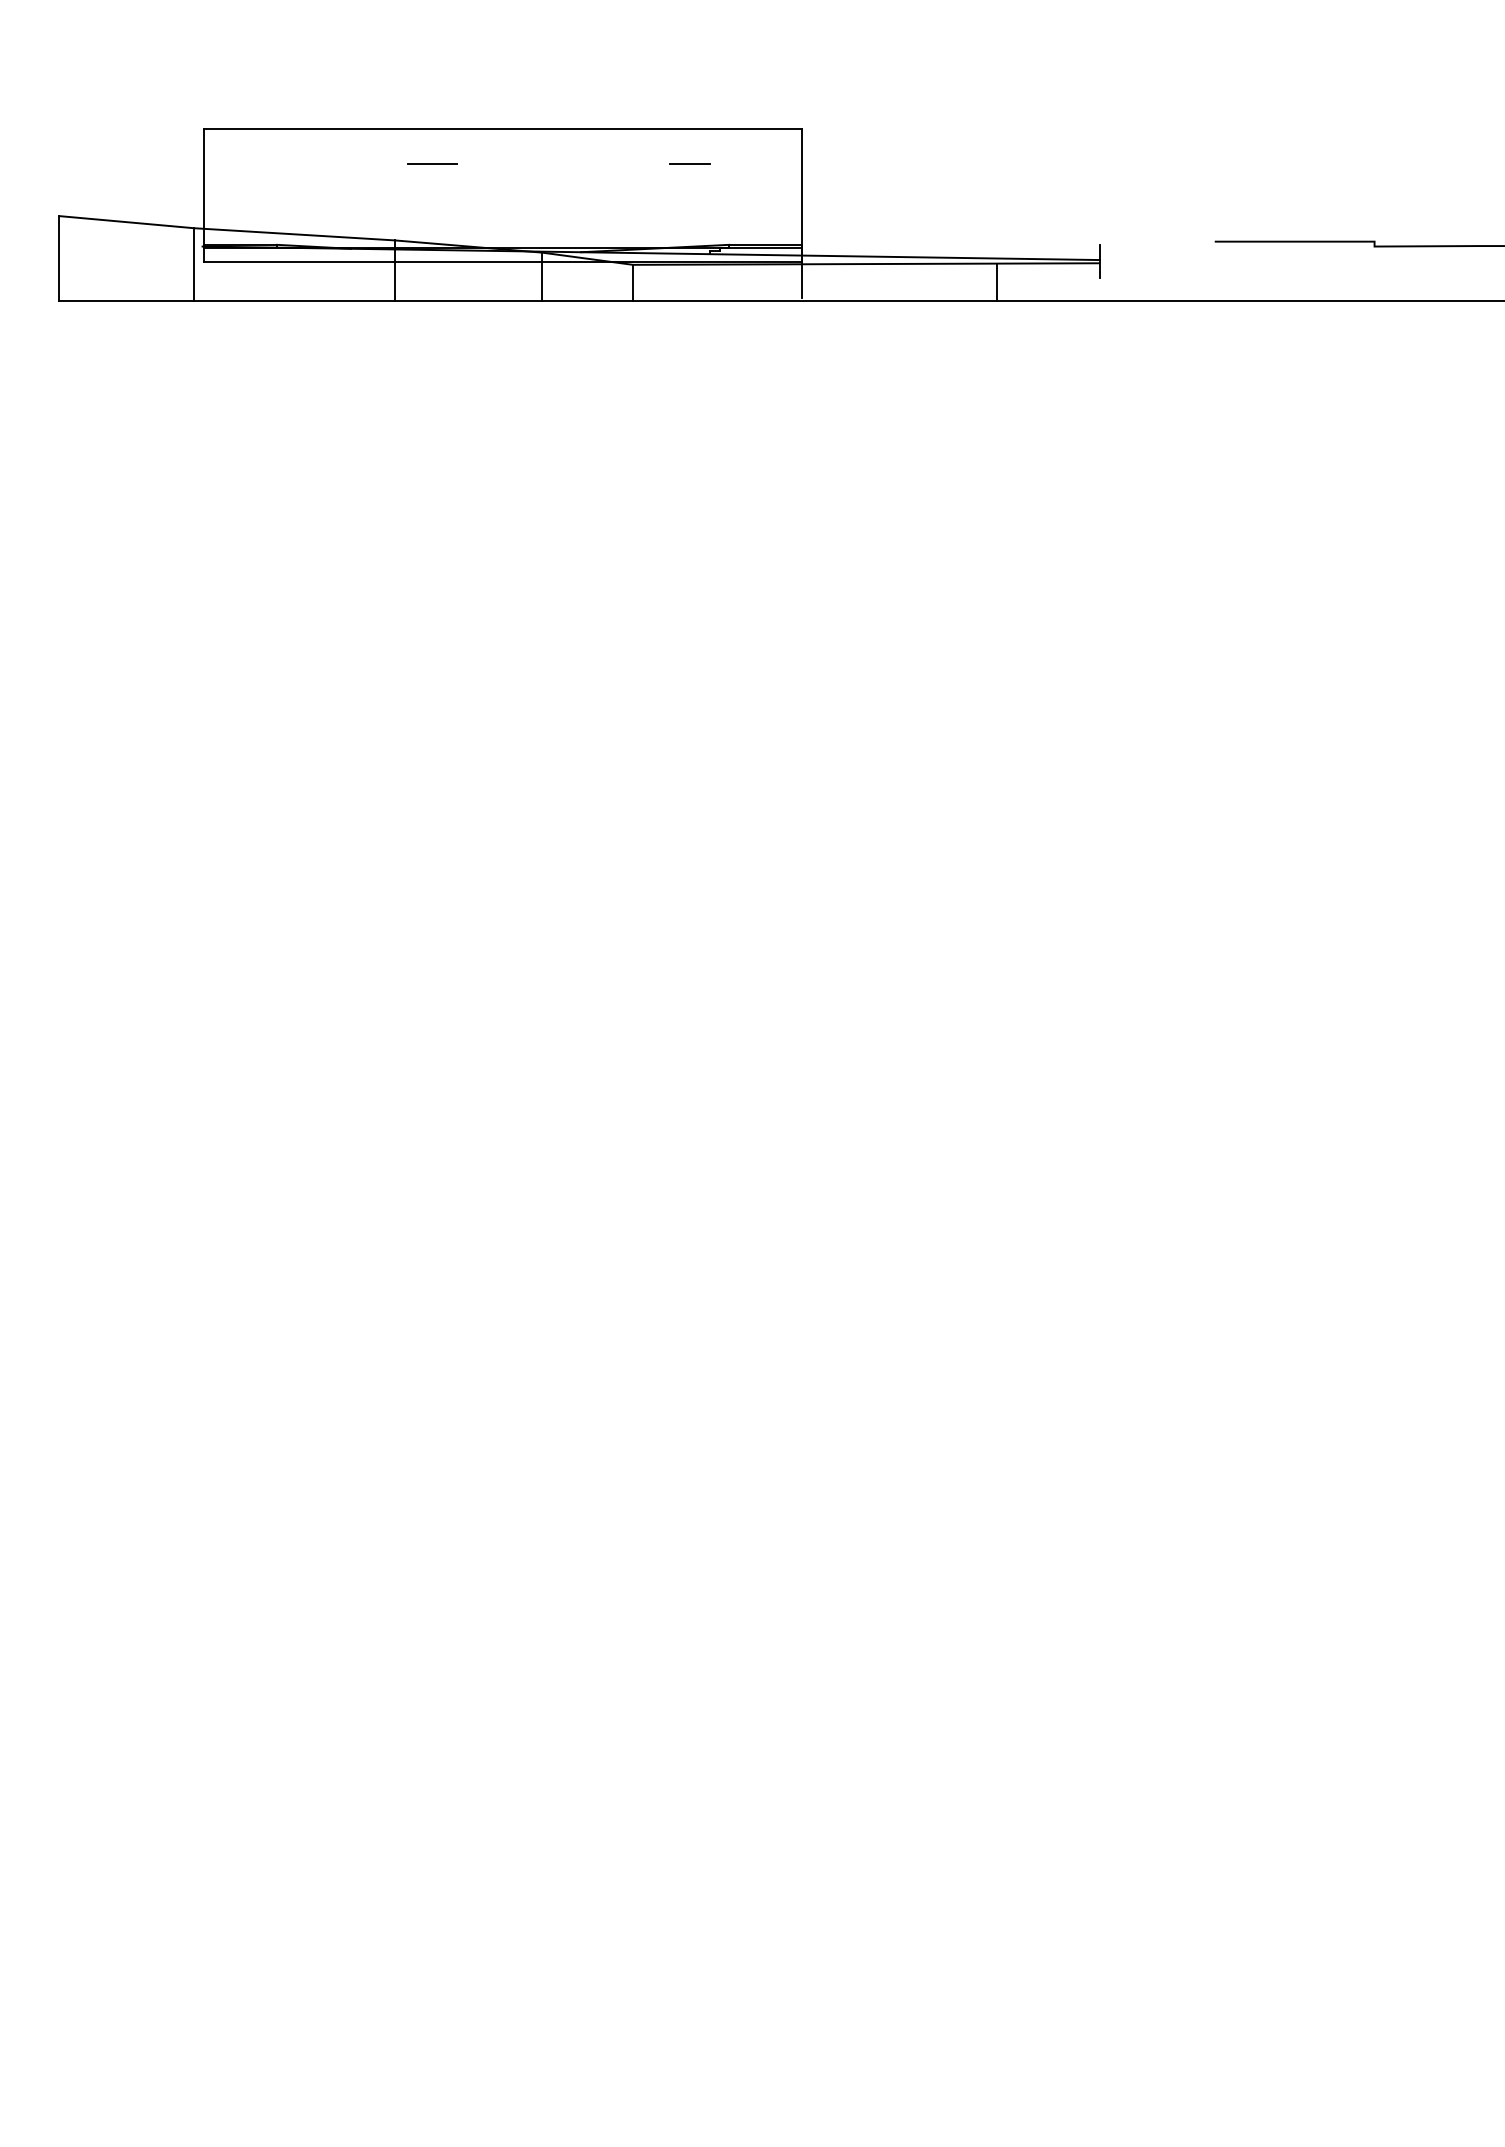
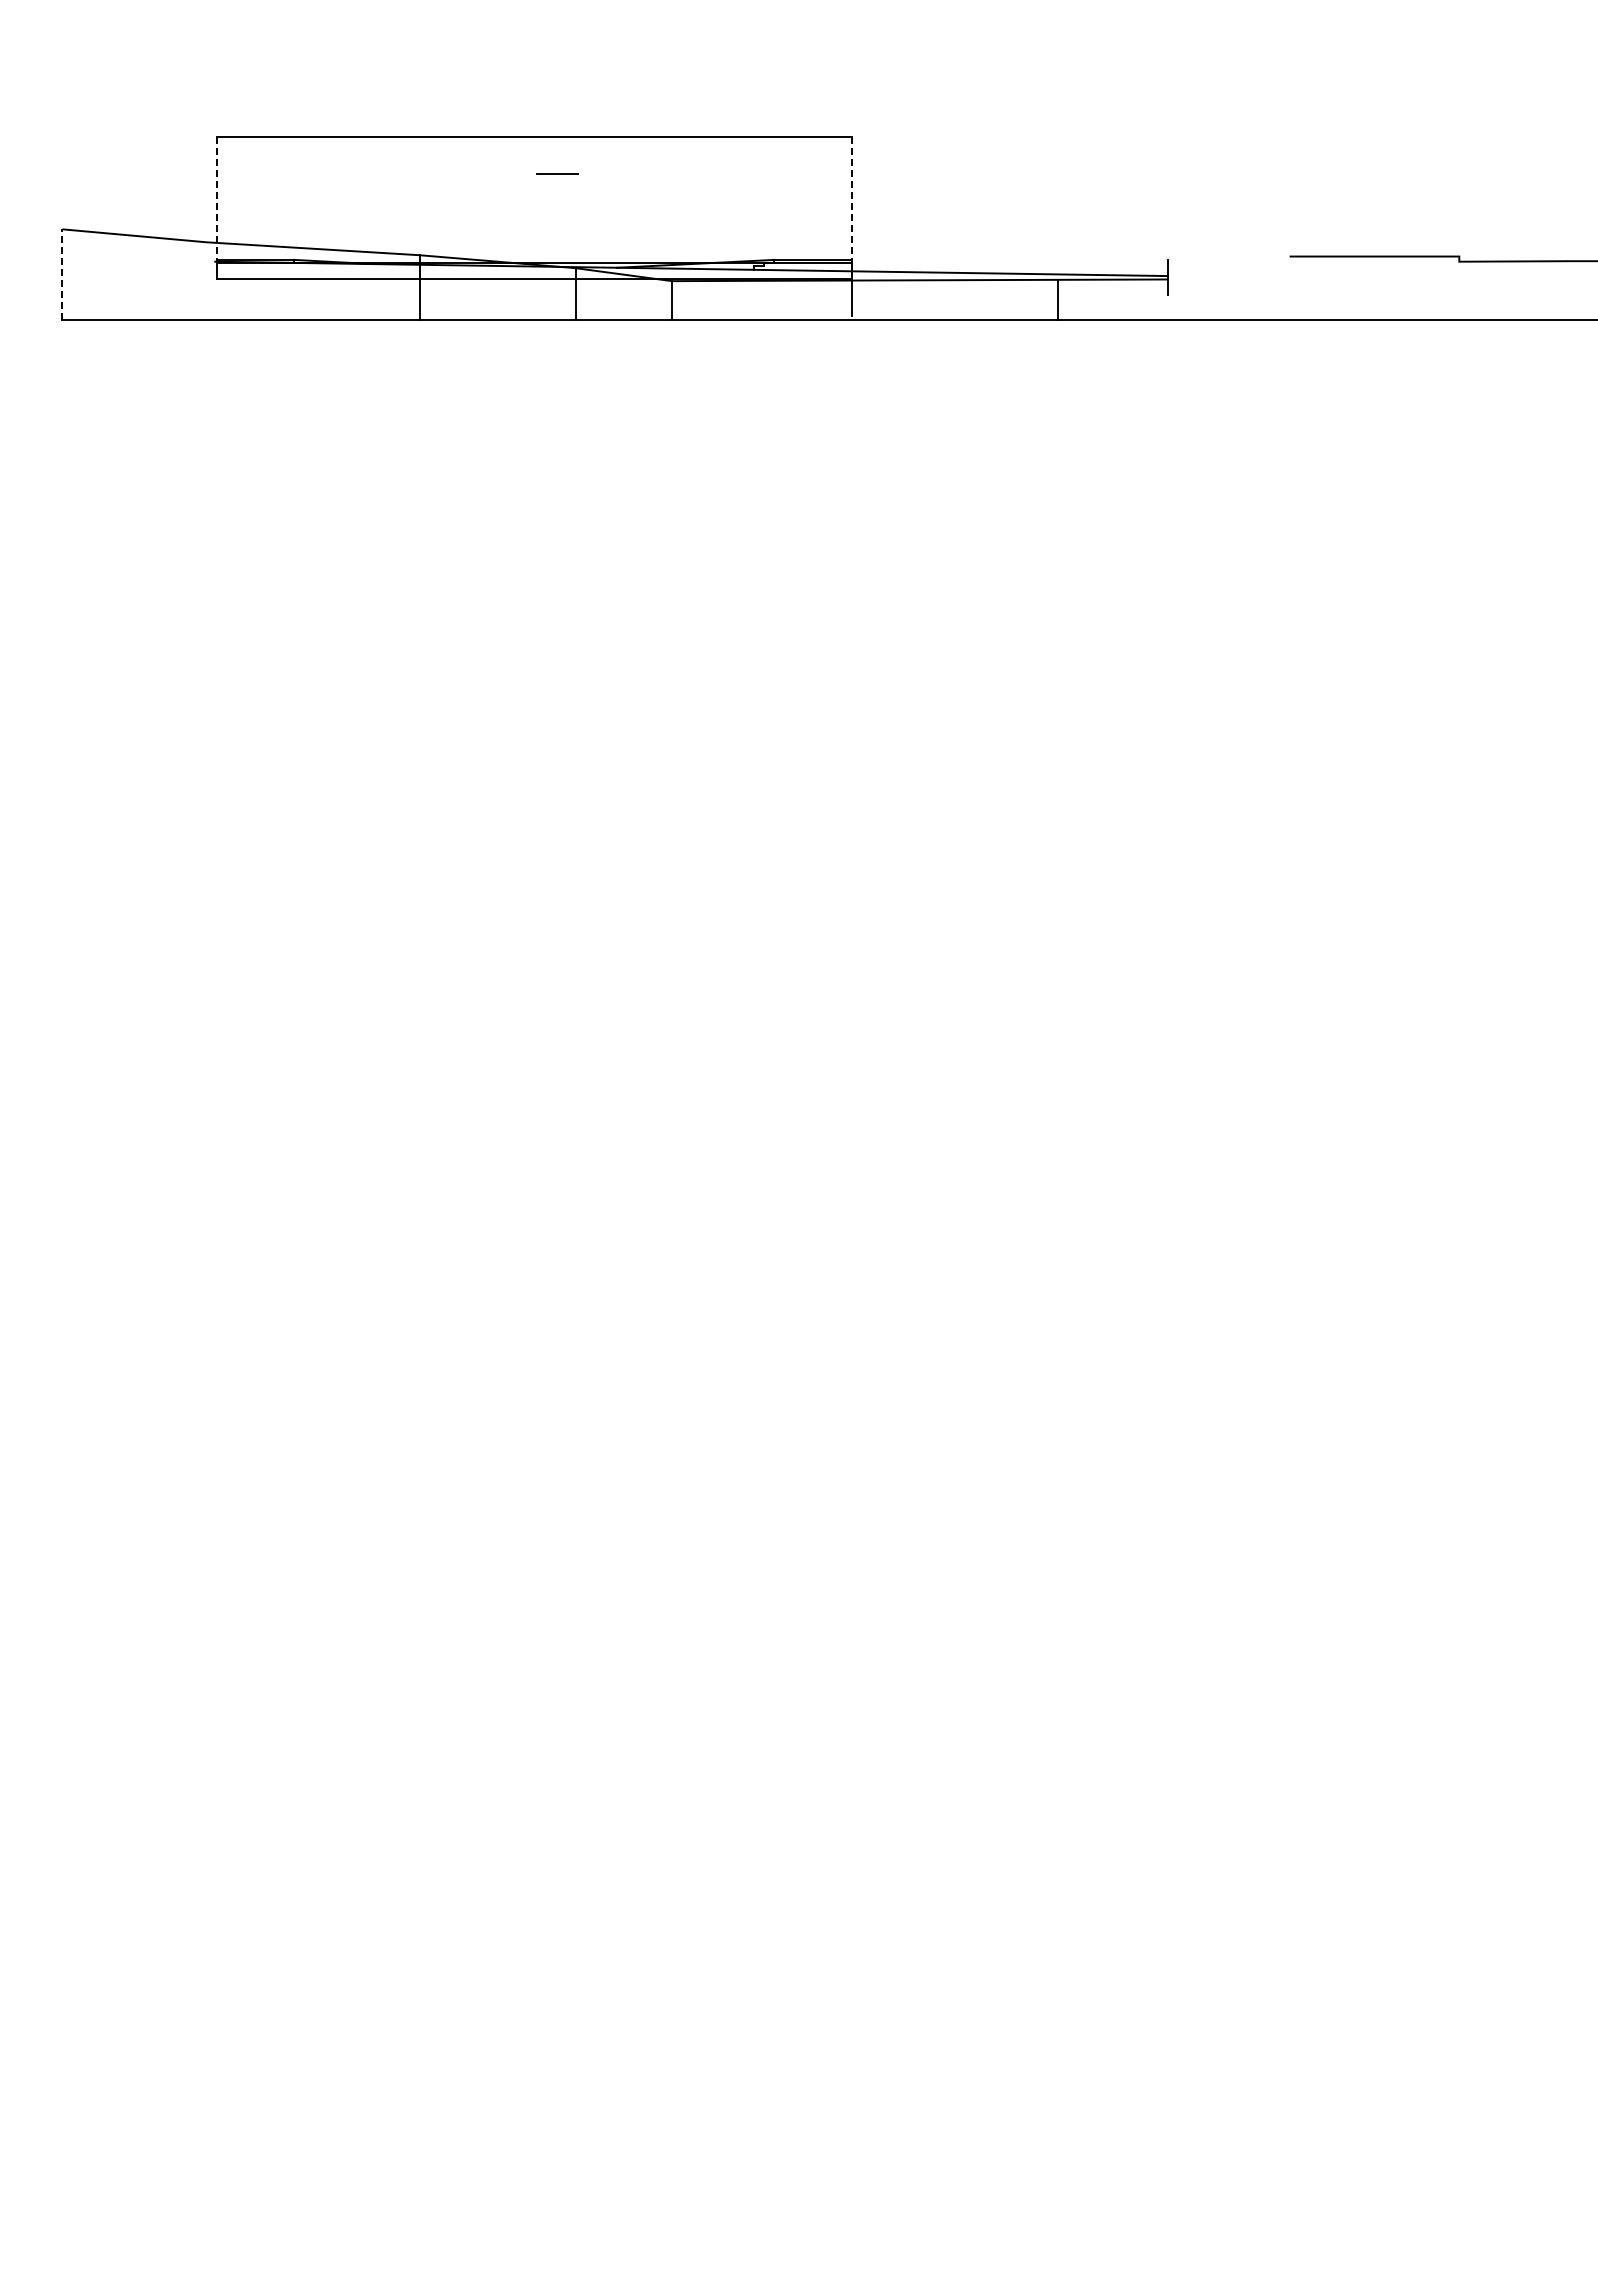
line: (432, 163) -> (459, 173), removed
line: (689, 163) -> (557, 173), moved
line: (203, 188) -> (216, 200), solid -> dashed
line: (801, 188) -> (851, 200), solid -> dashed
line: (58, 258) -> (62, 274), solid -> dashed
line: (194, 265) -> (206, 281), removed

